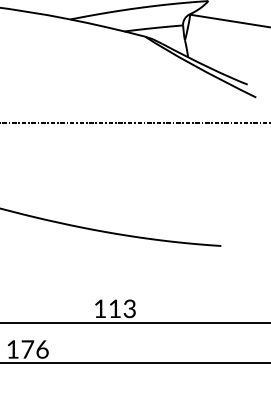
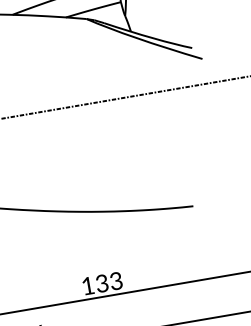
text: (114, 308) -> (101, 283), 113 -> 133

